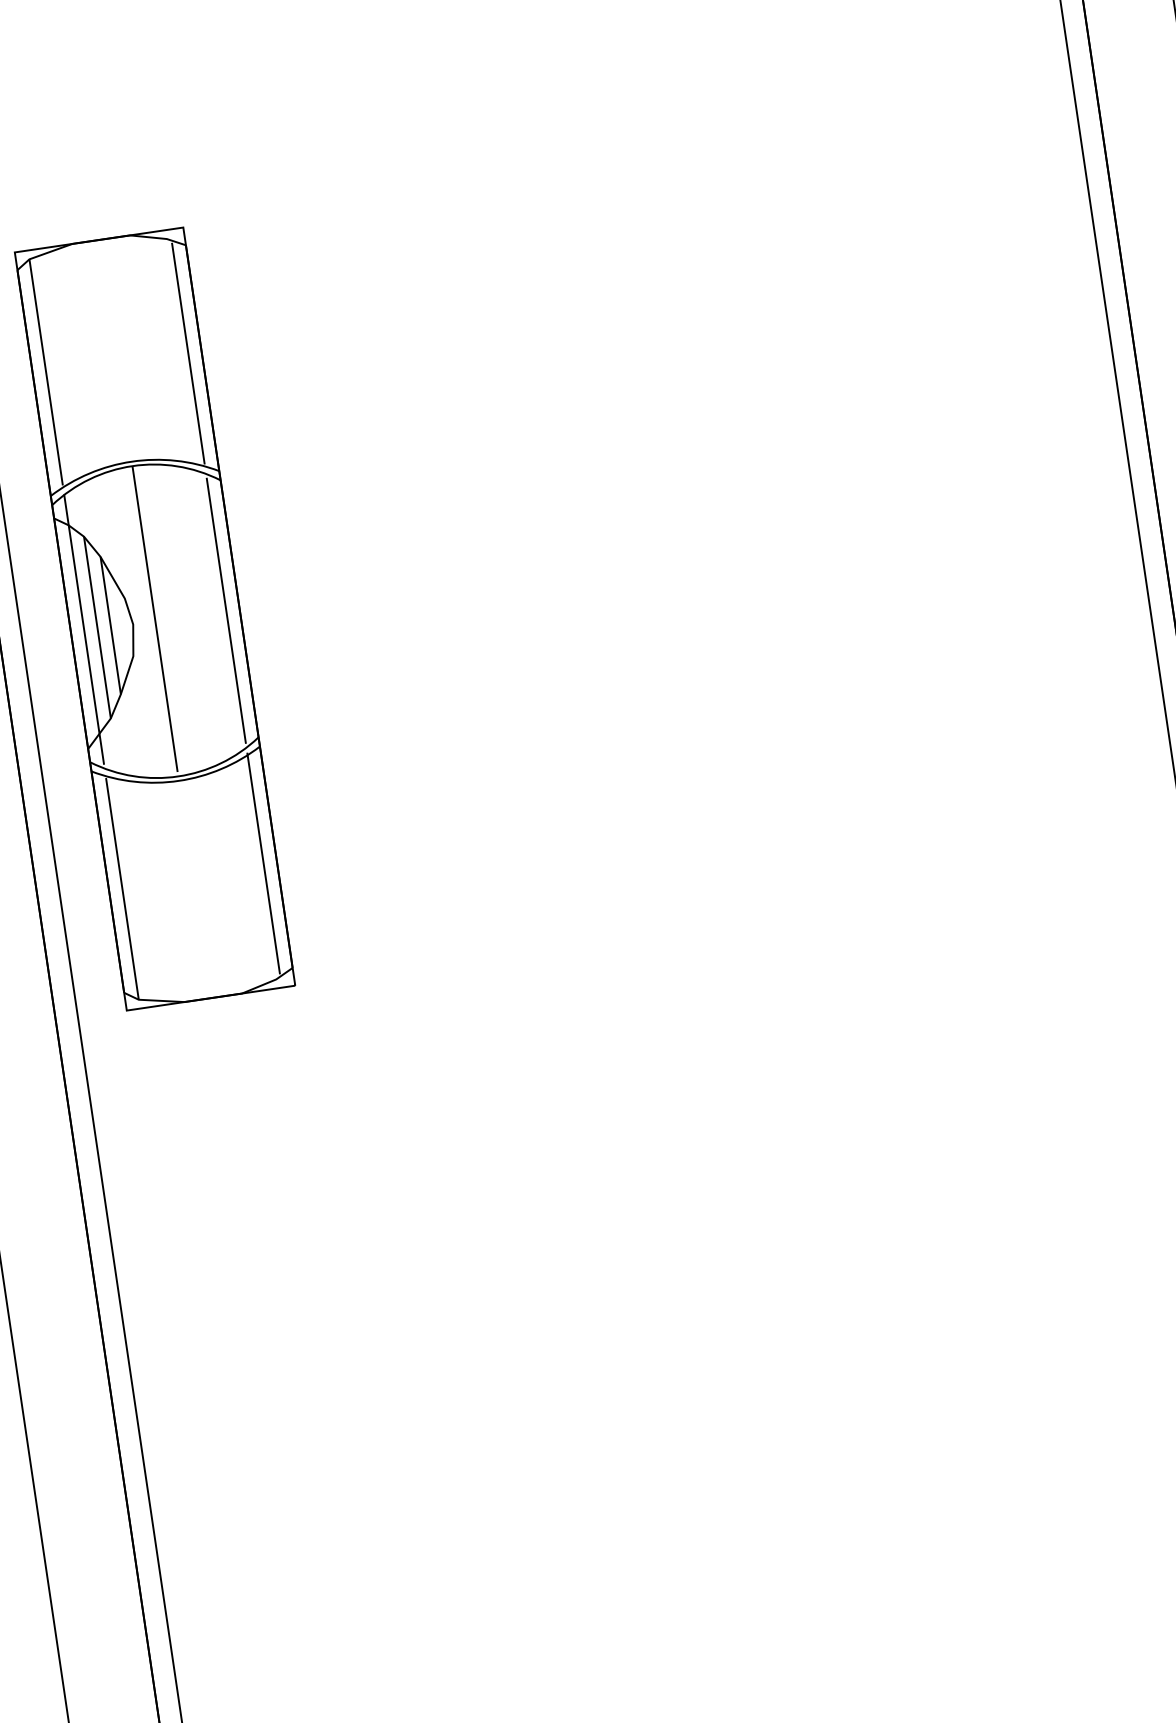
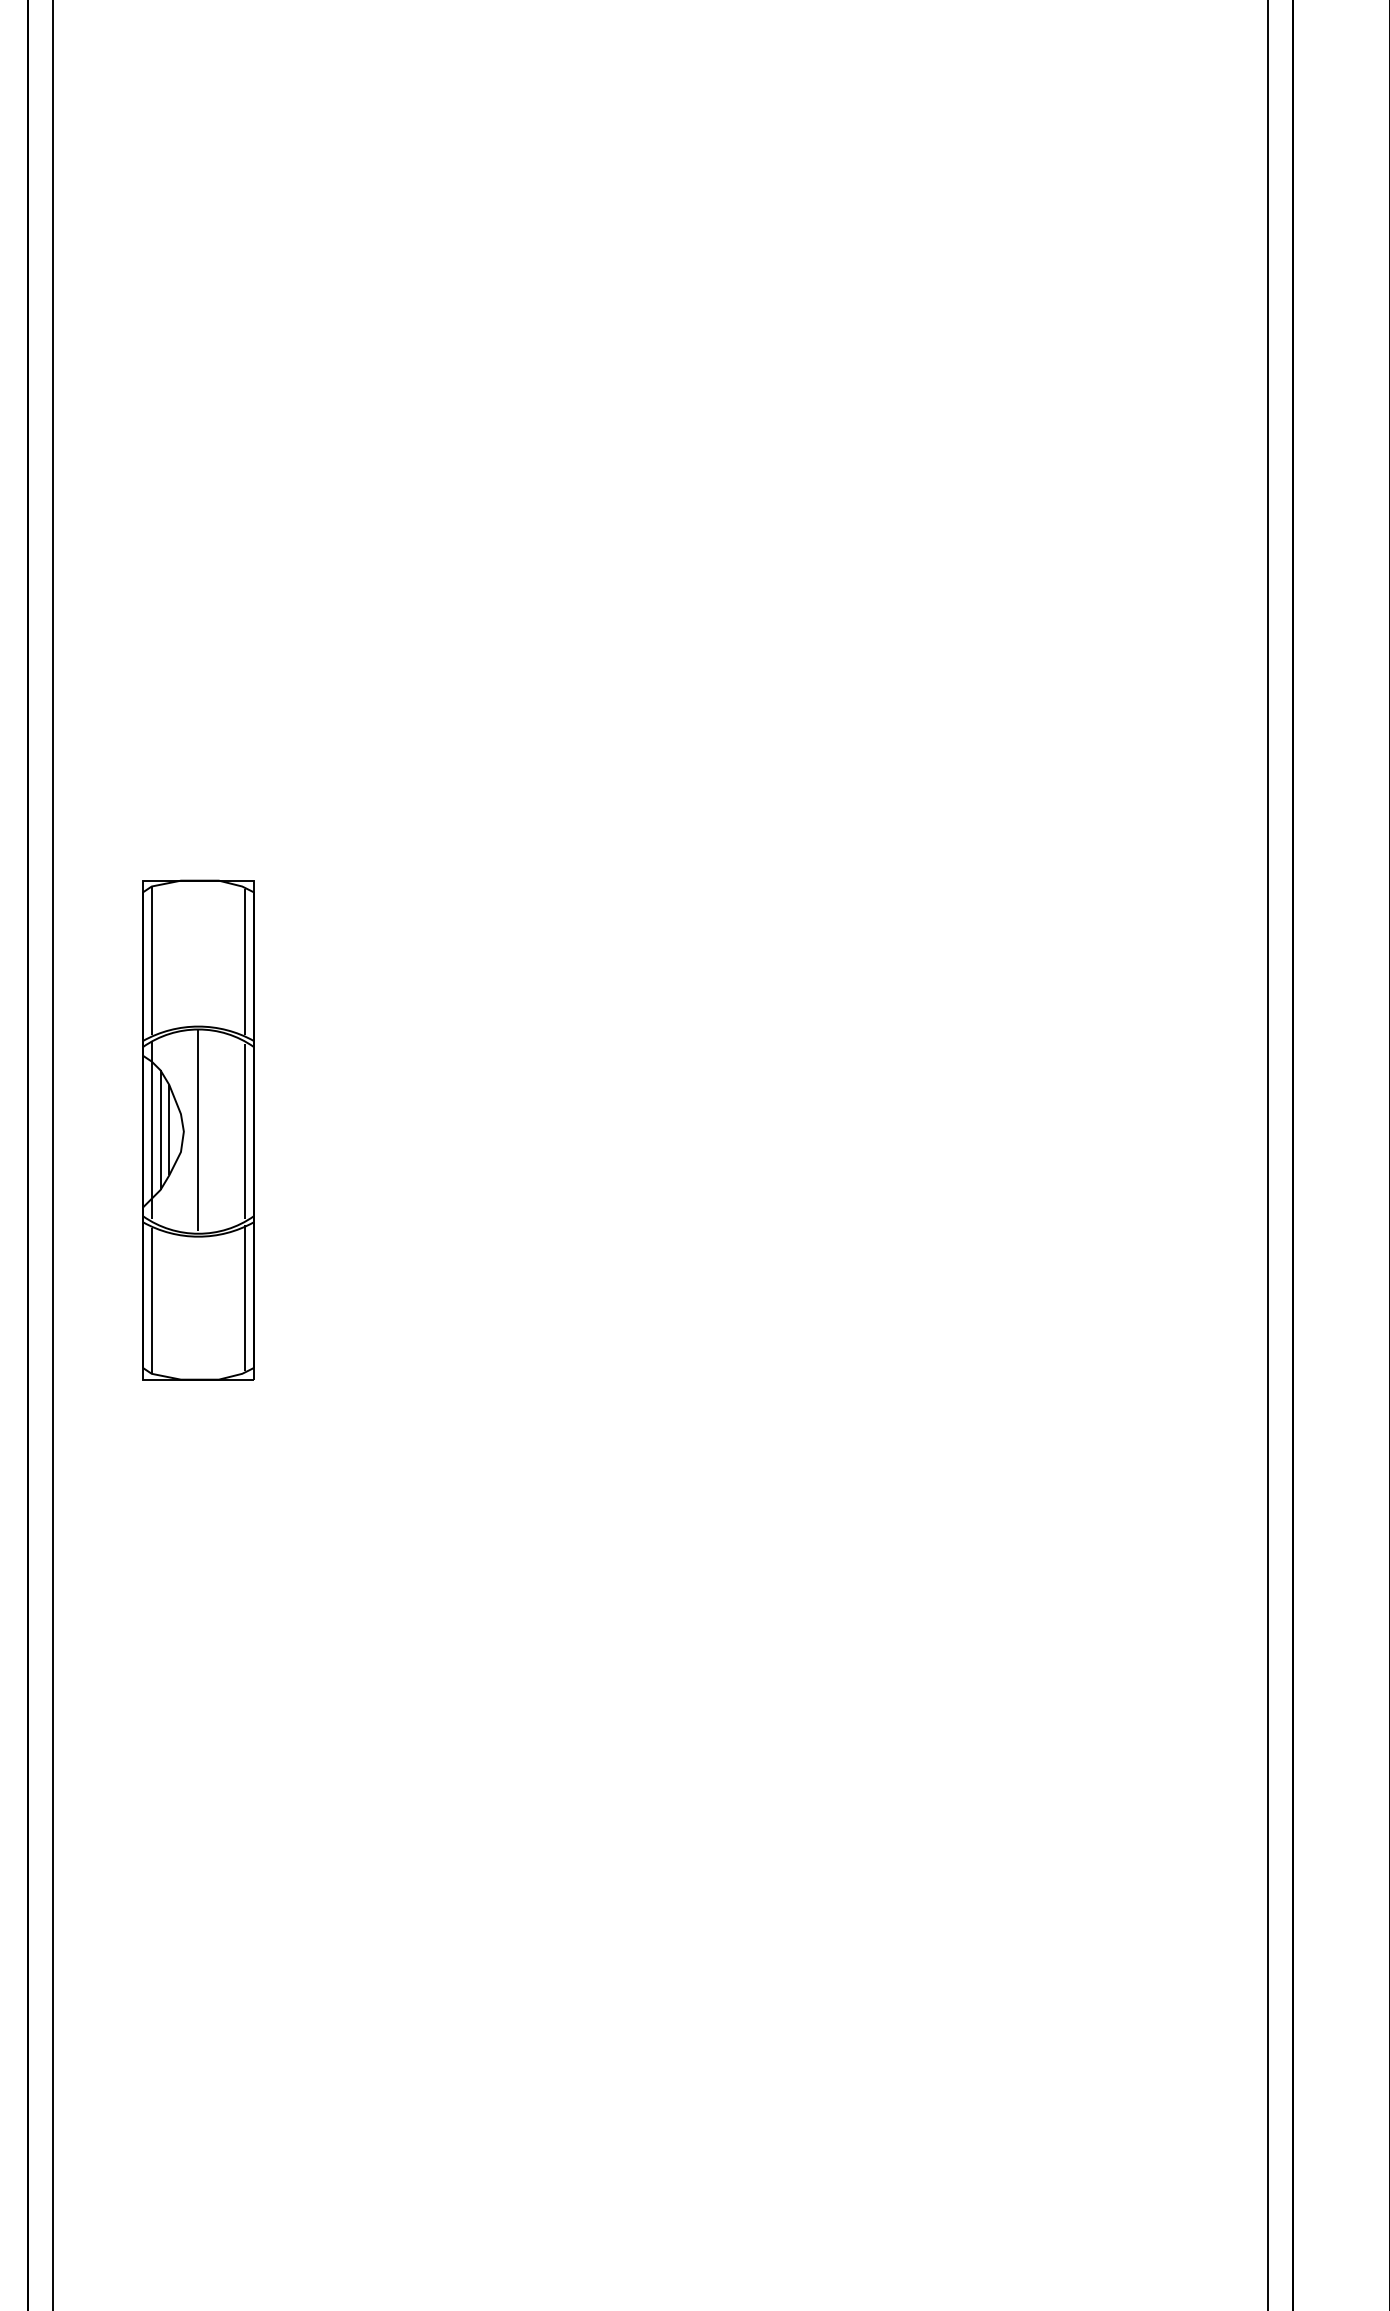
part: (154, 618) -> (198, 1129), size x0.6

